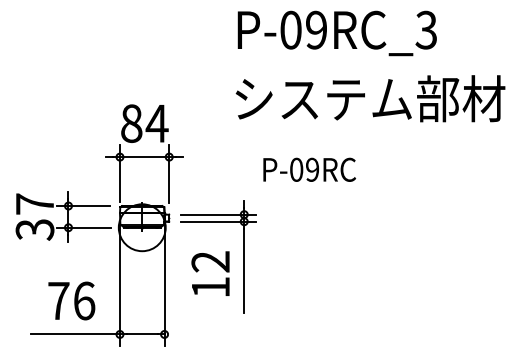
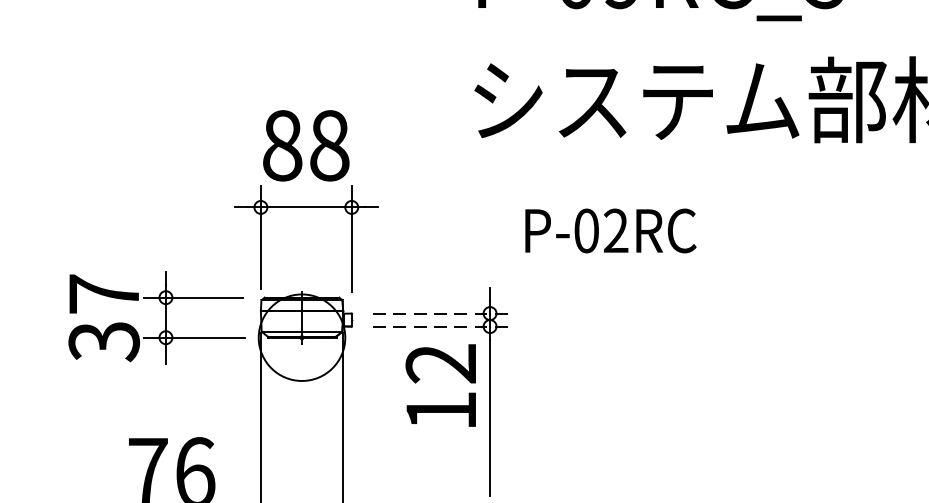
text: (156, 123) -> (328, 145), 84 -> 88
text: (312, 169) -> (615, 230), P-09RC -> P-02RC
line: (218, 214) -> (442, 313), solid -> dashed
line: (218, 221) -> (442, 326), solid -> dashed
text: (210, 273) -> (440, 385), moved

